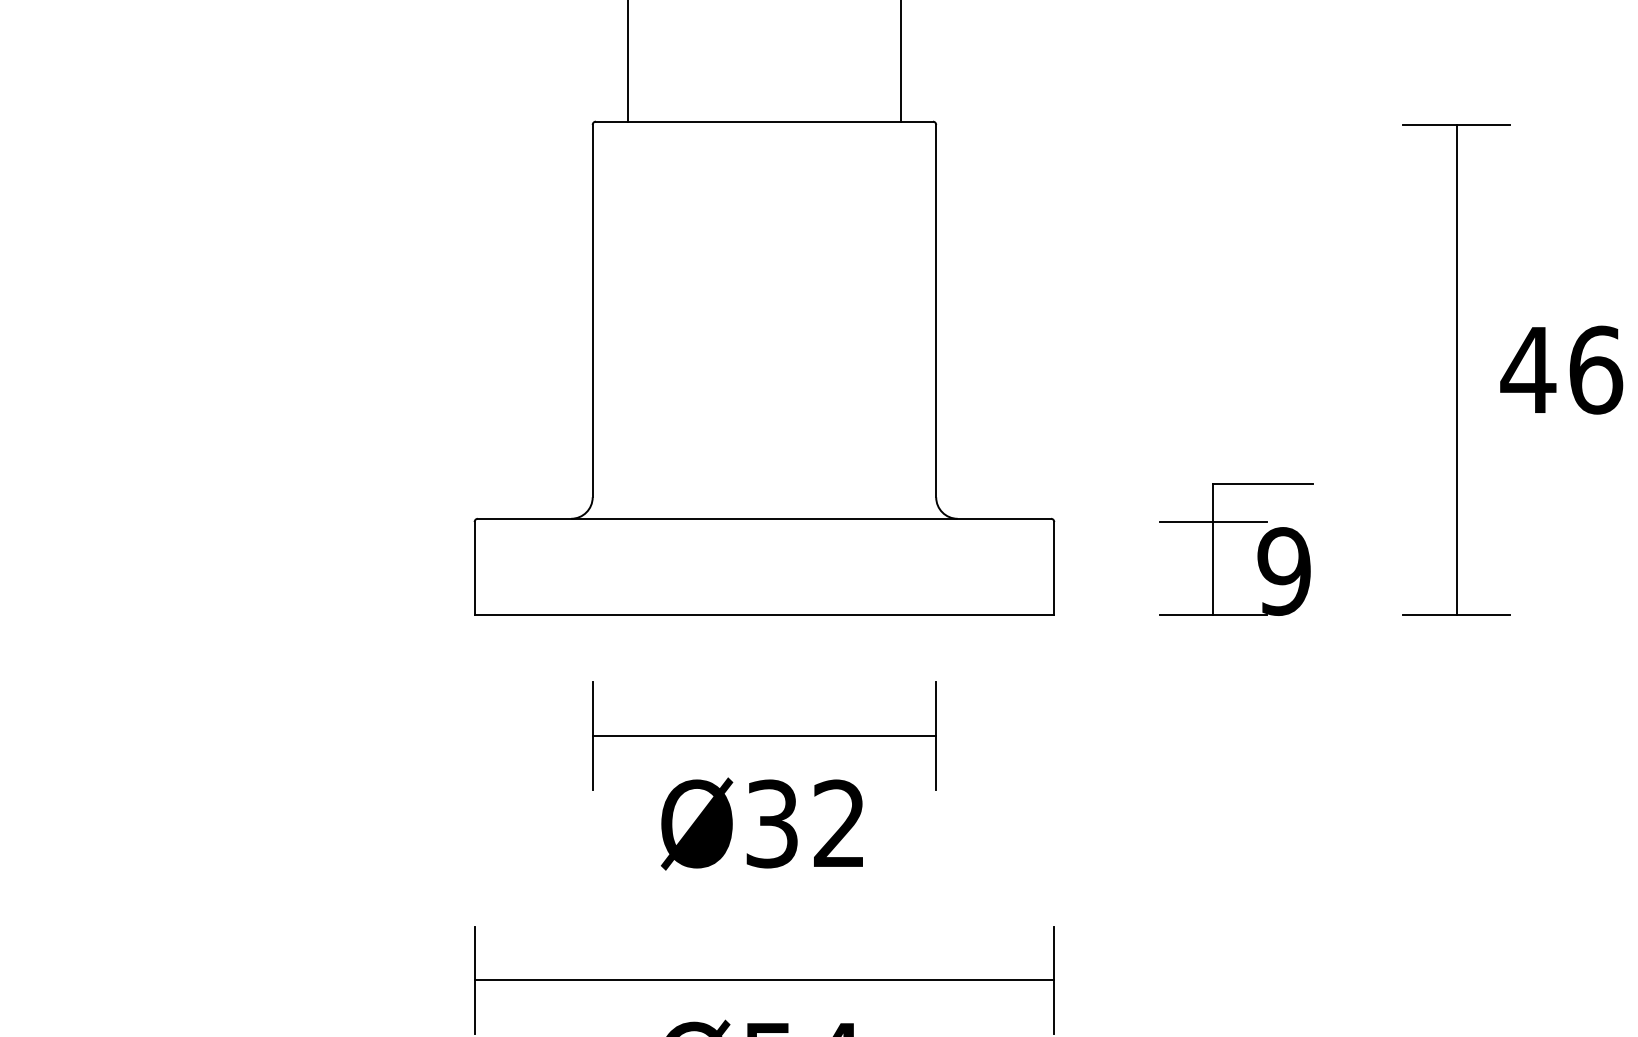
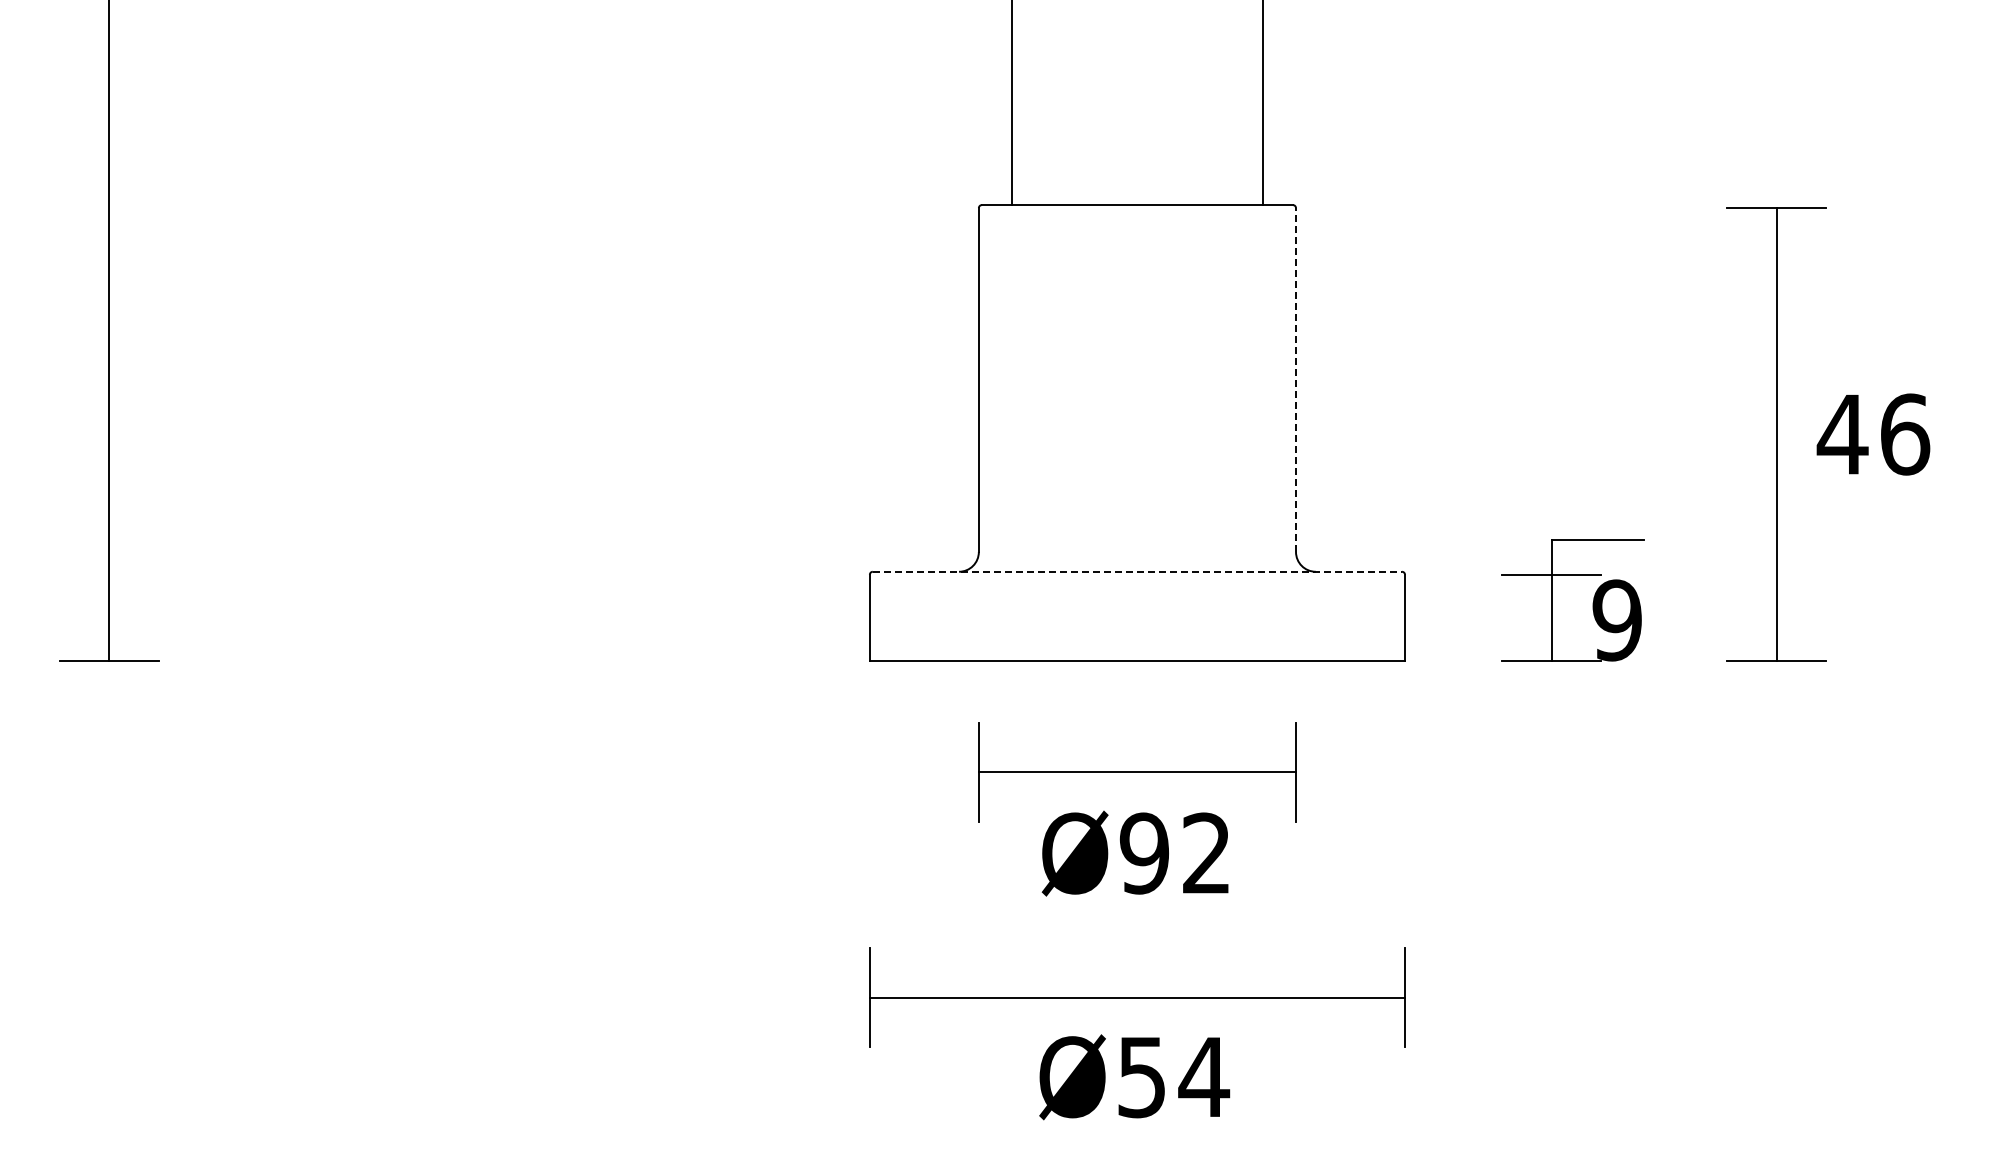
line: (936, 311) -> (1296, 380), solid -> dashed
line: (764, 518) -> (1137, 571), solid -> dashed
text: (771, 823) -> (1143, 853), Ø32 -> Ø92

